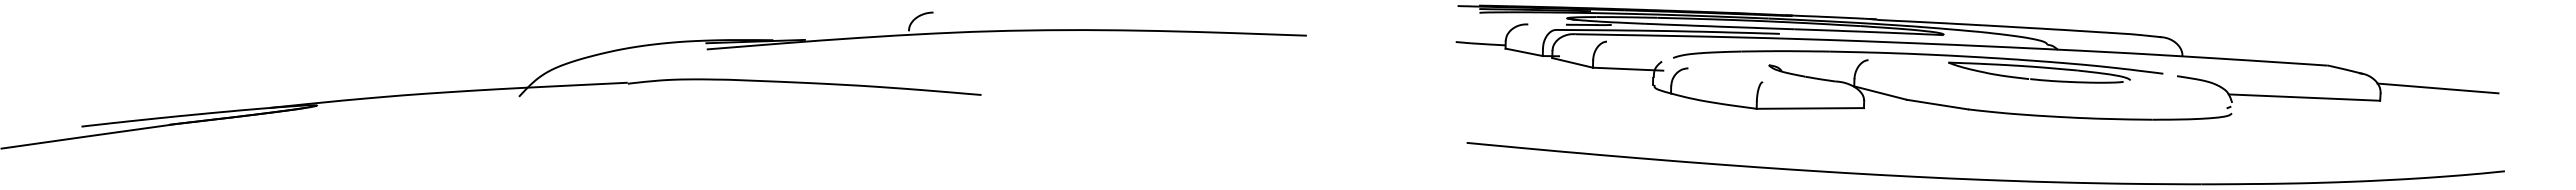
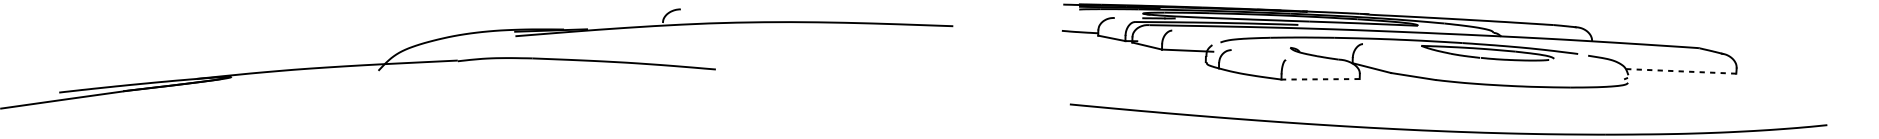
line: (2437, 88) -> (1778, 64), removed
line: (2304, 97) -> (1681, 71), solid -> dashed
line: (1810, 108) -> (1320, 79), solid -> dashed

